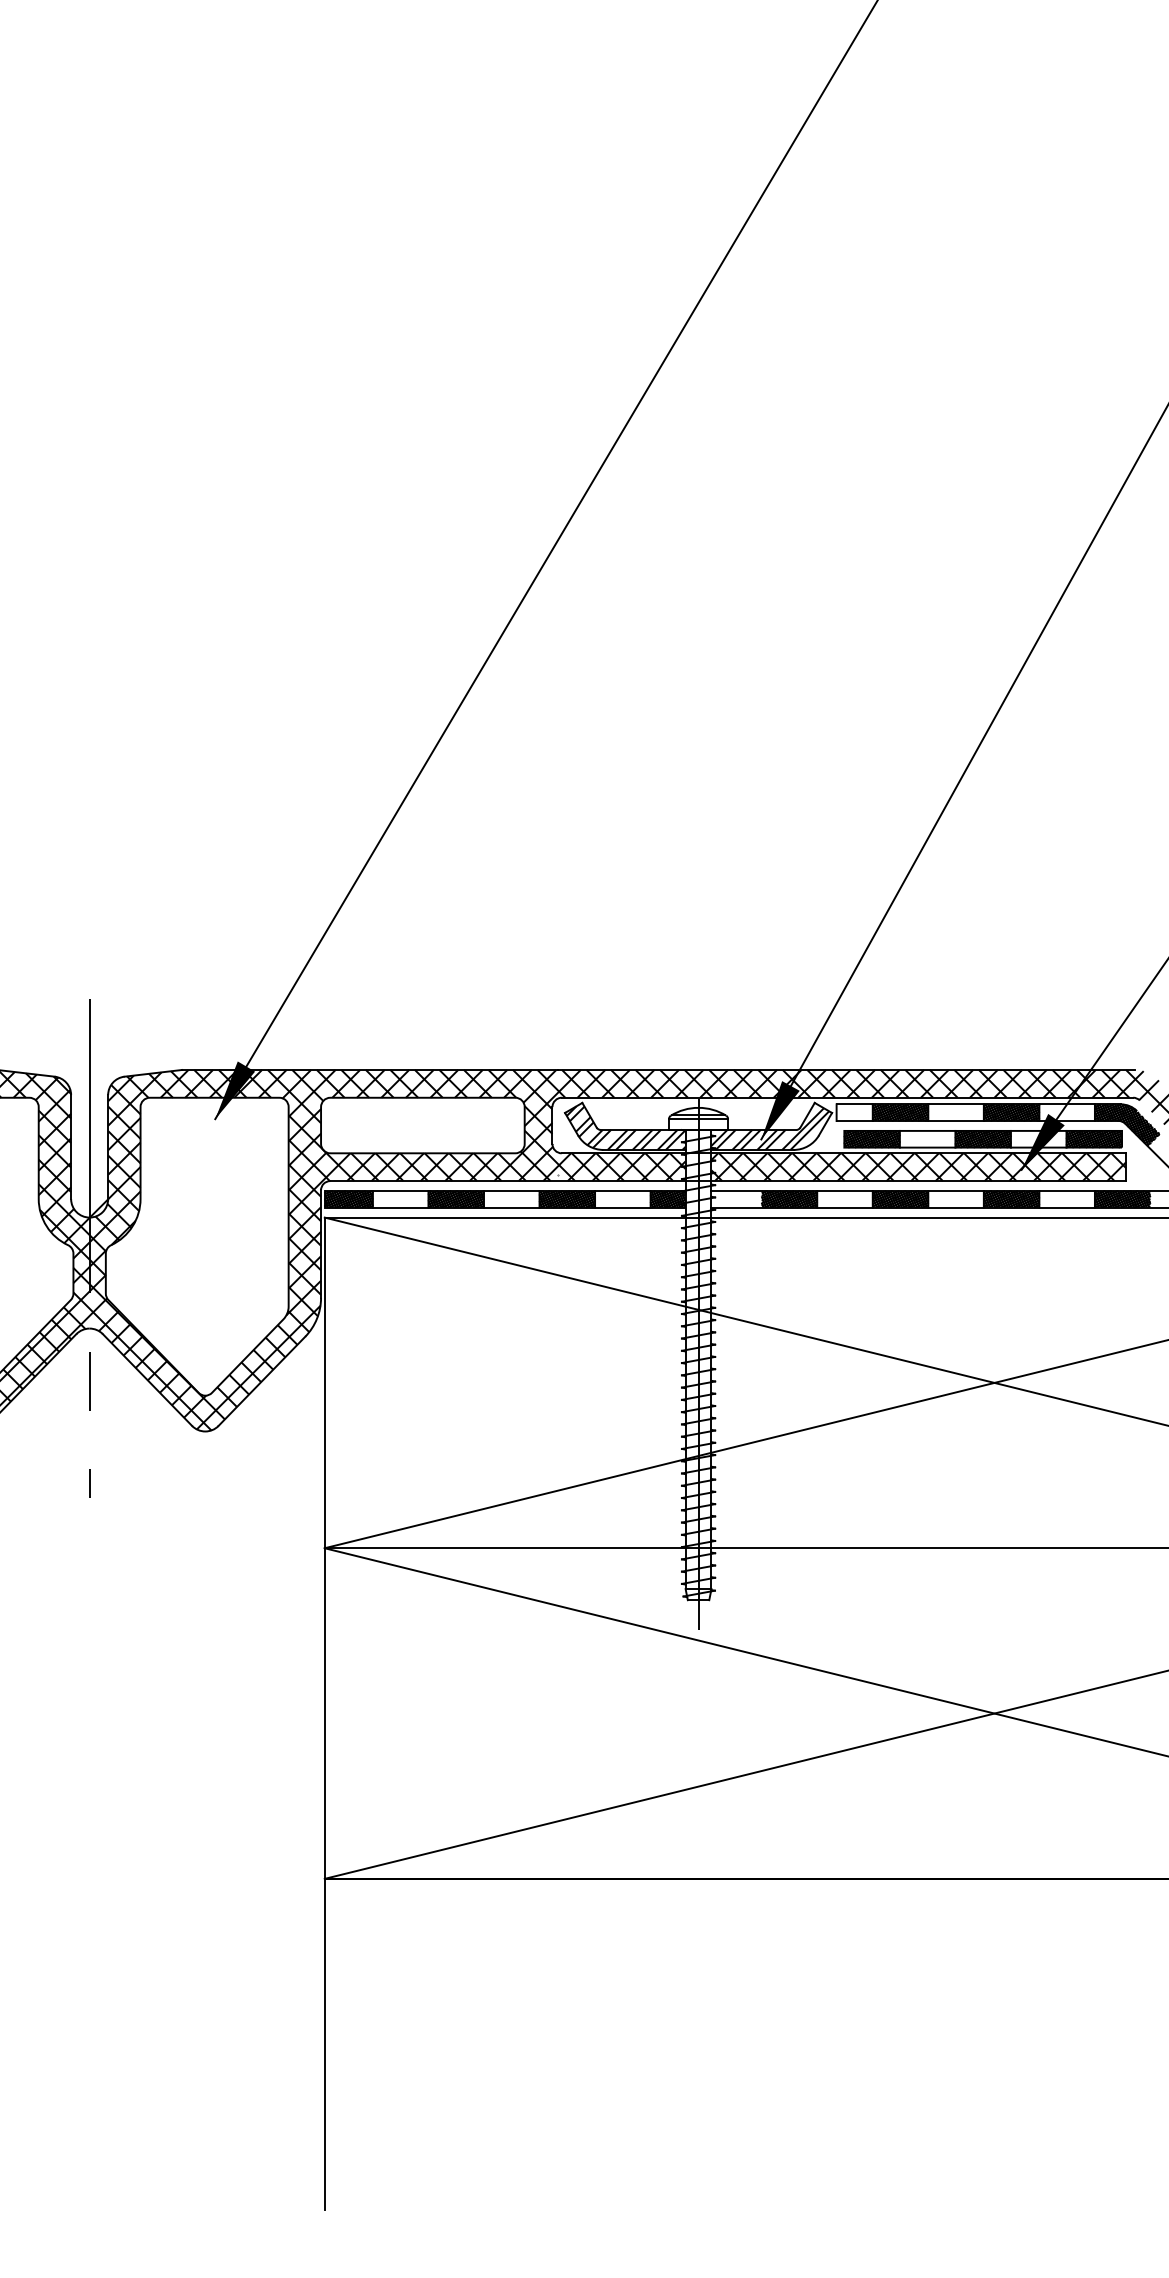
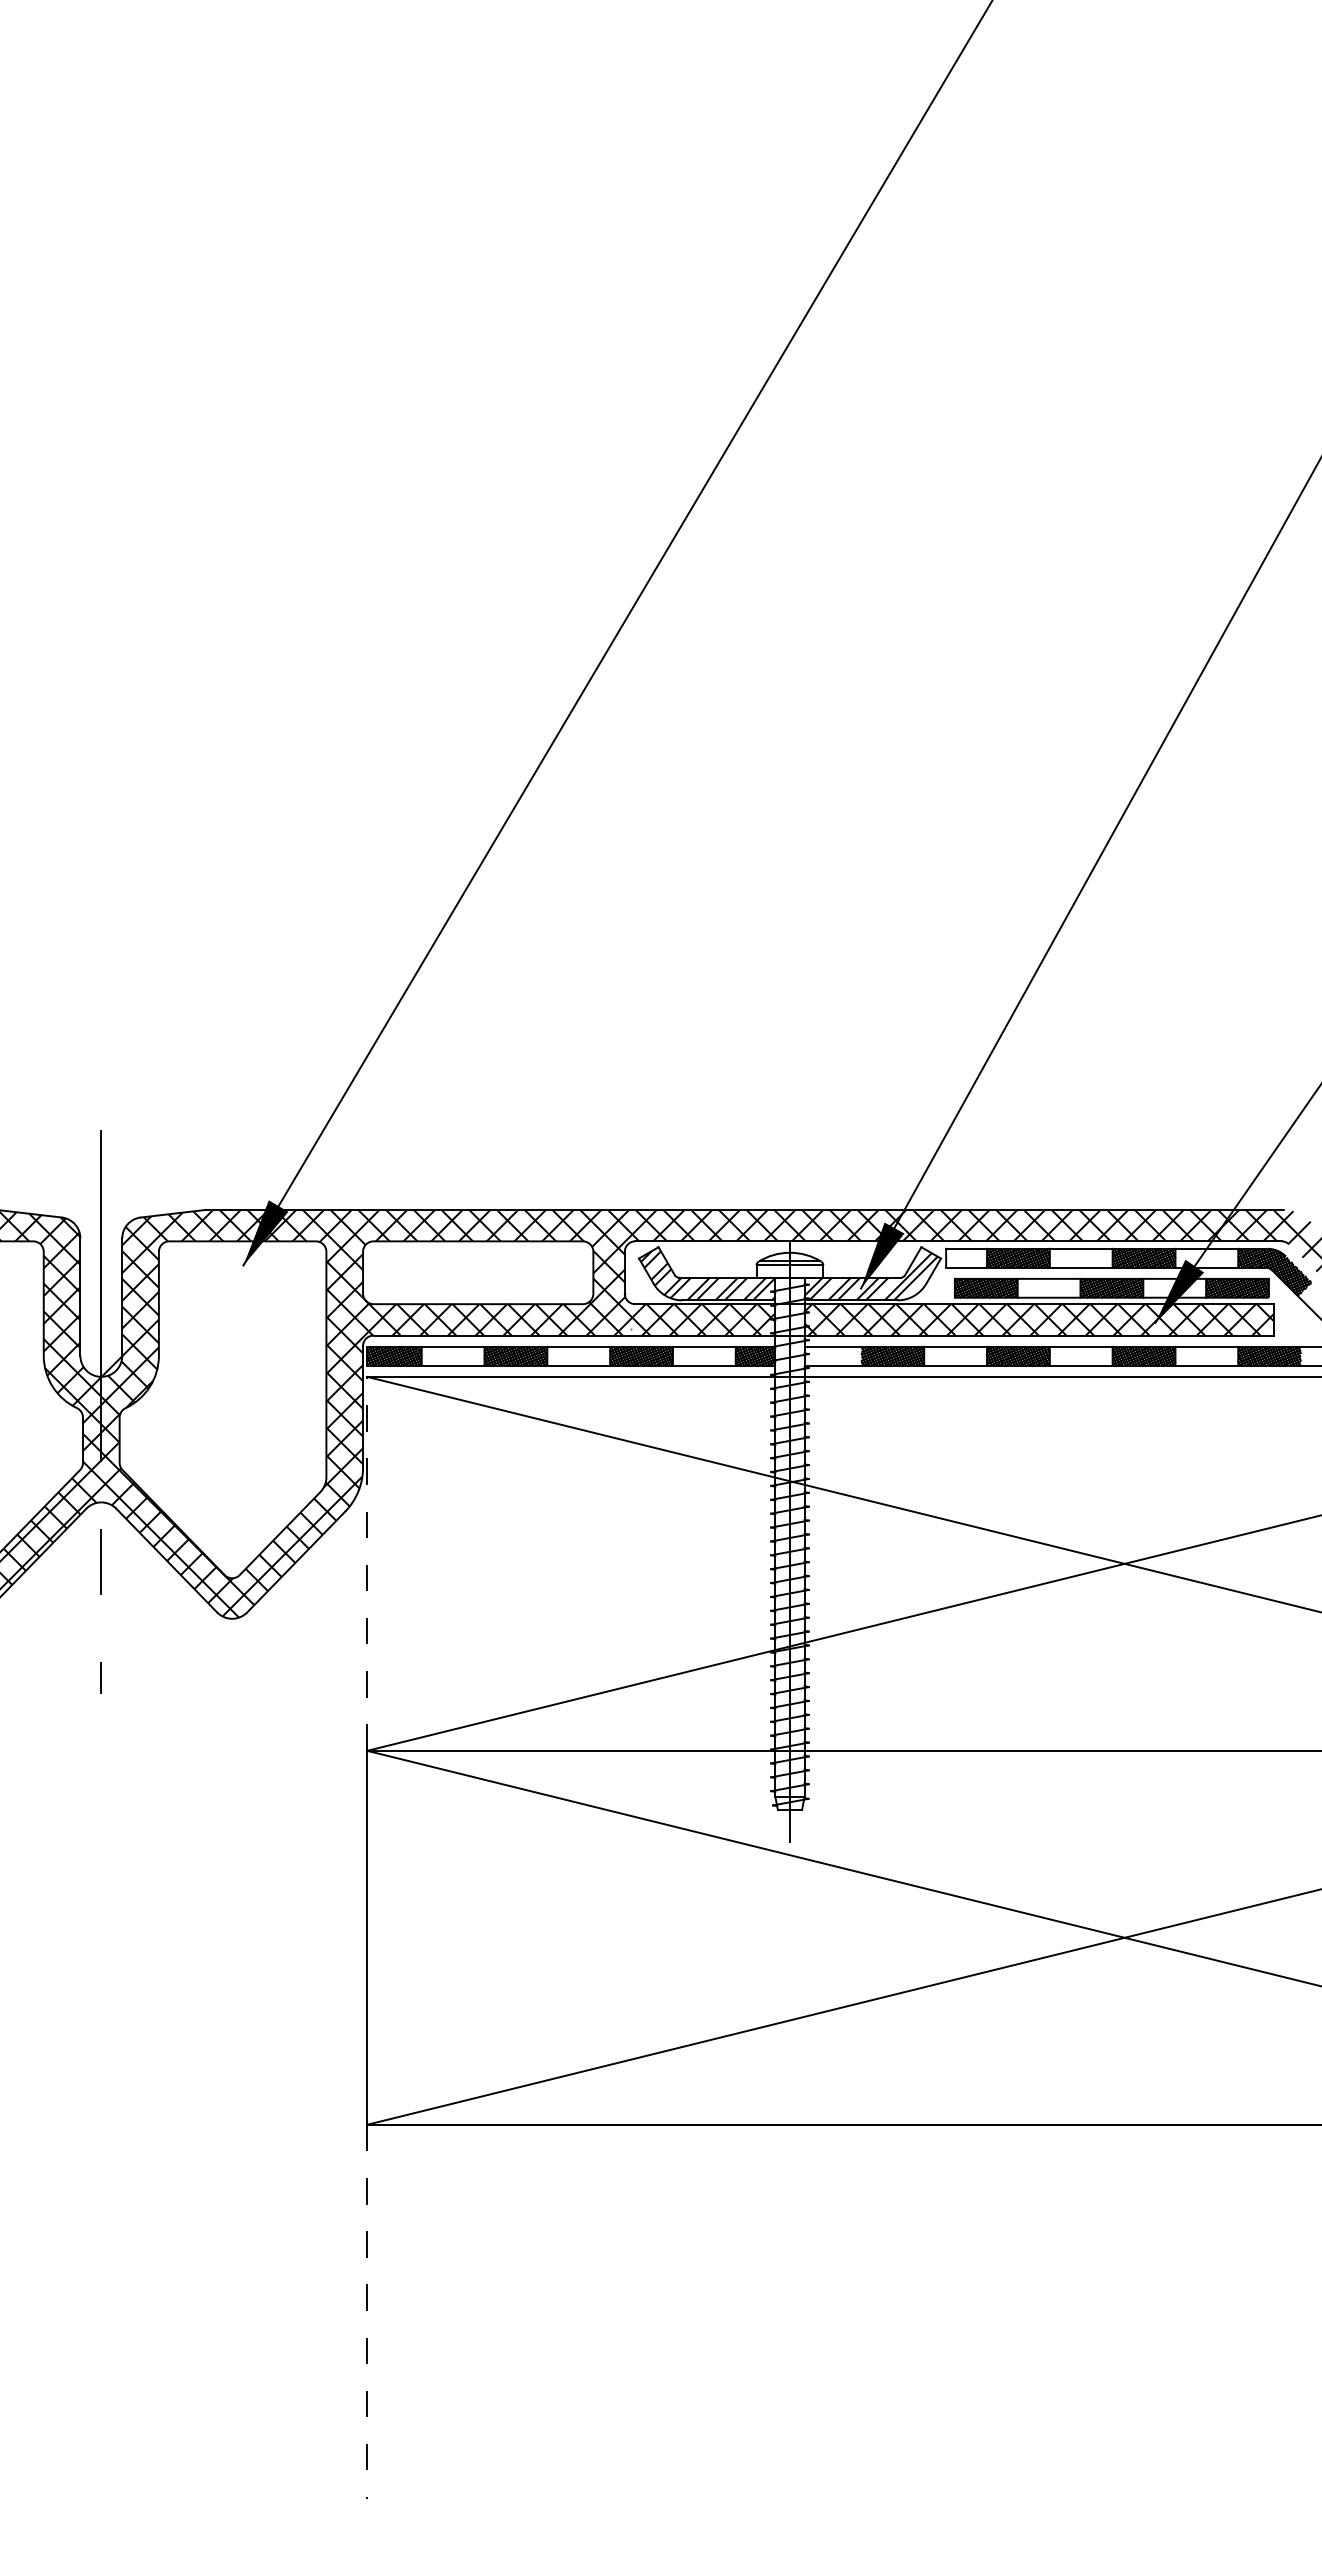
line: (324, 1382) -> (367, 1563), solid -> dashed
line: (324, 2043) -> (367, 2311), solid -> dashed

